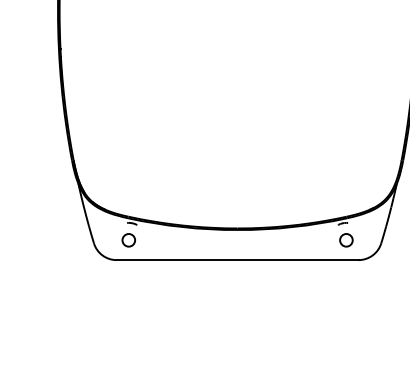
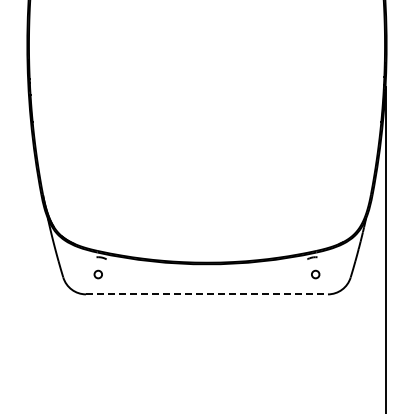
circle: (129, 240) -> (98, 274), size x0.6
circle: (346, 240) -> (315, 274), size x0.6
line: (238, 260) -> (207, 294), solid -> dashed

